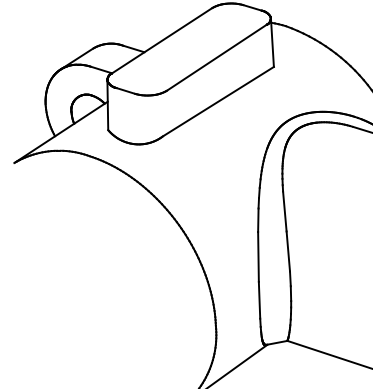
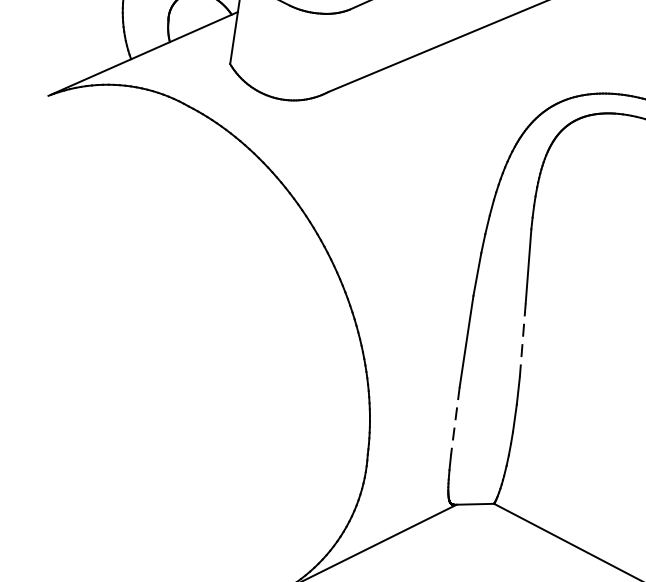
line: (288, 251) -> (523, 340), solid -> dashed
line: (259, 300) -> (455, 421), solid -> dashed

